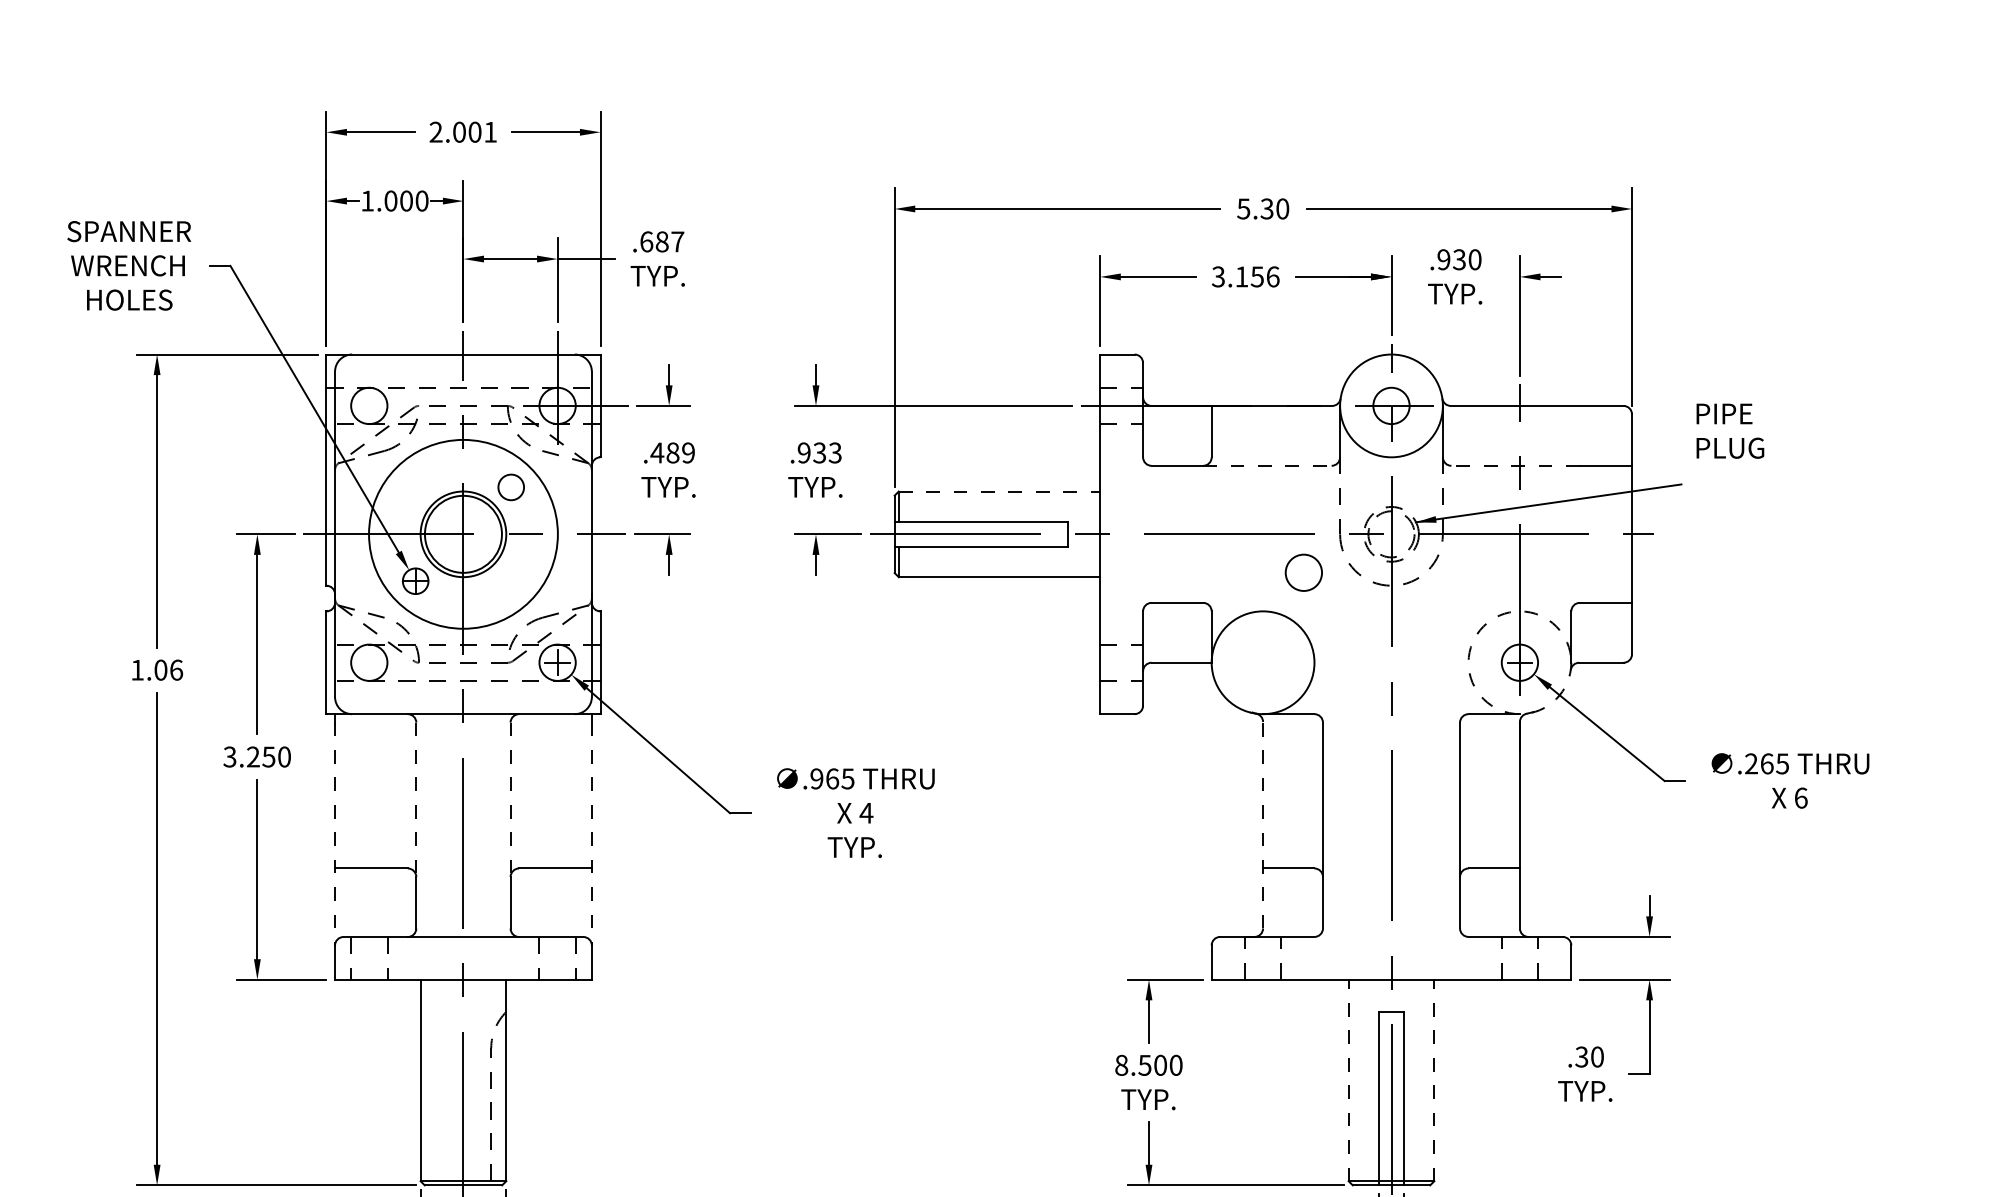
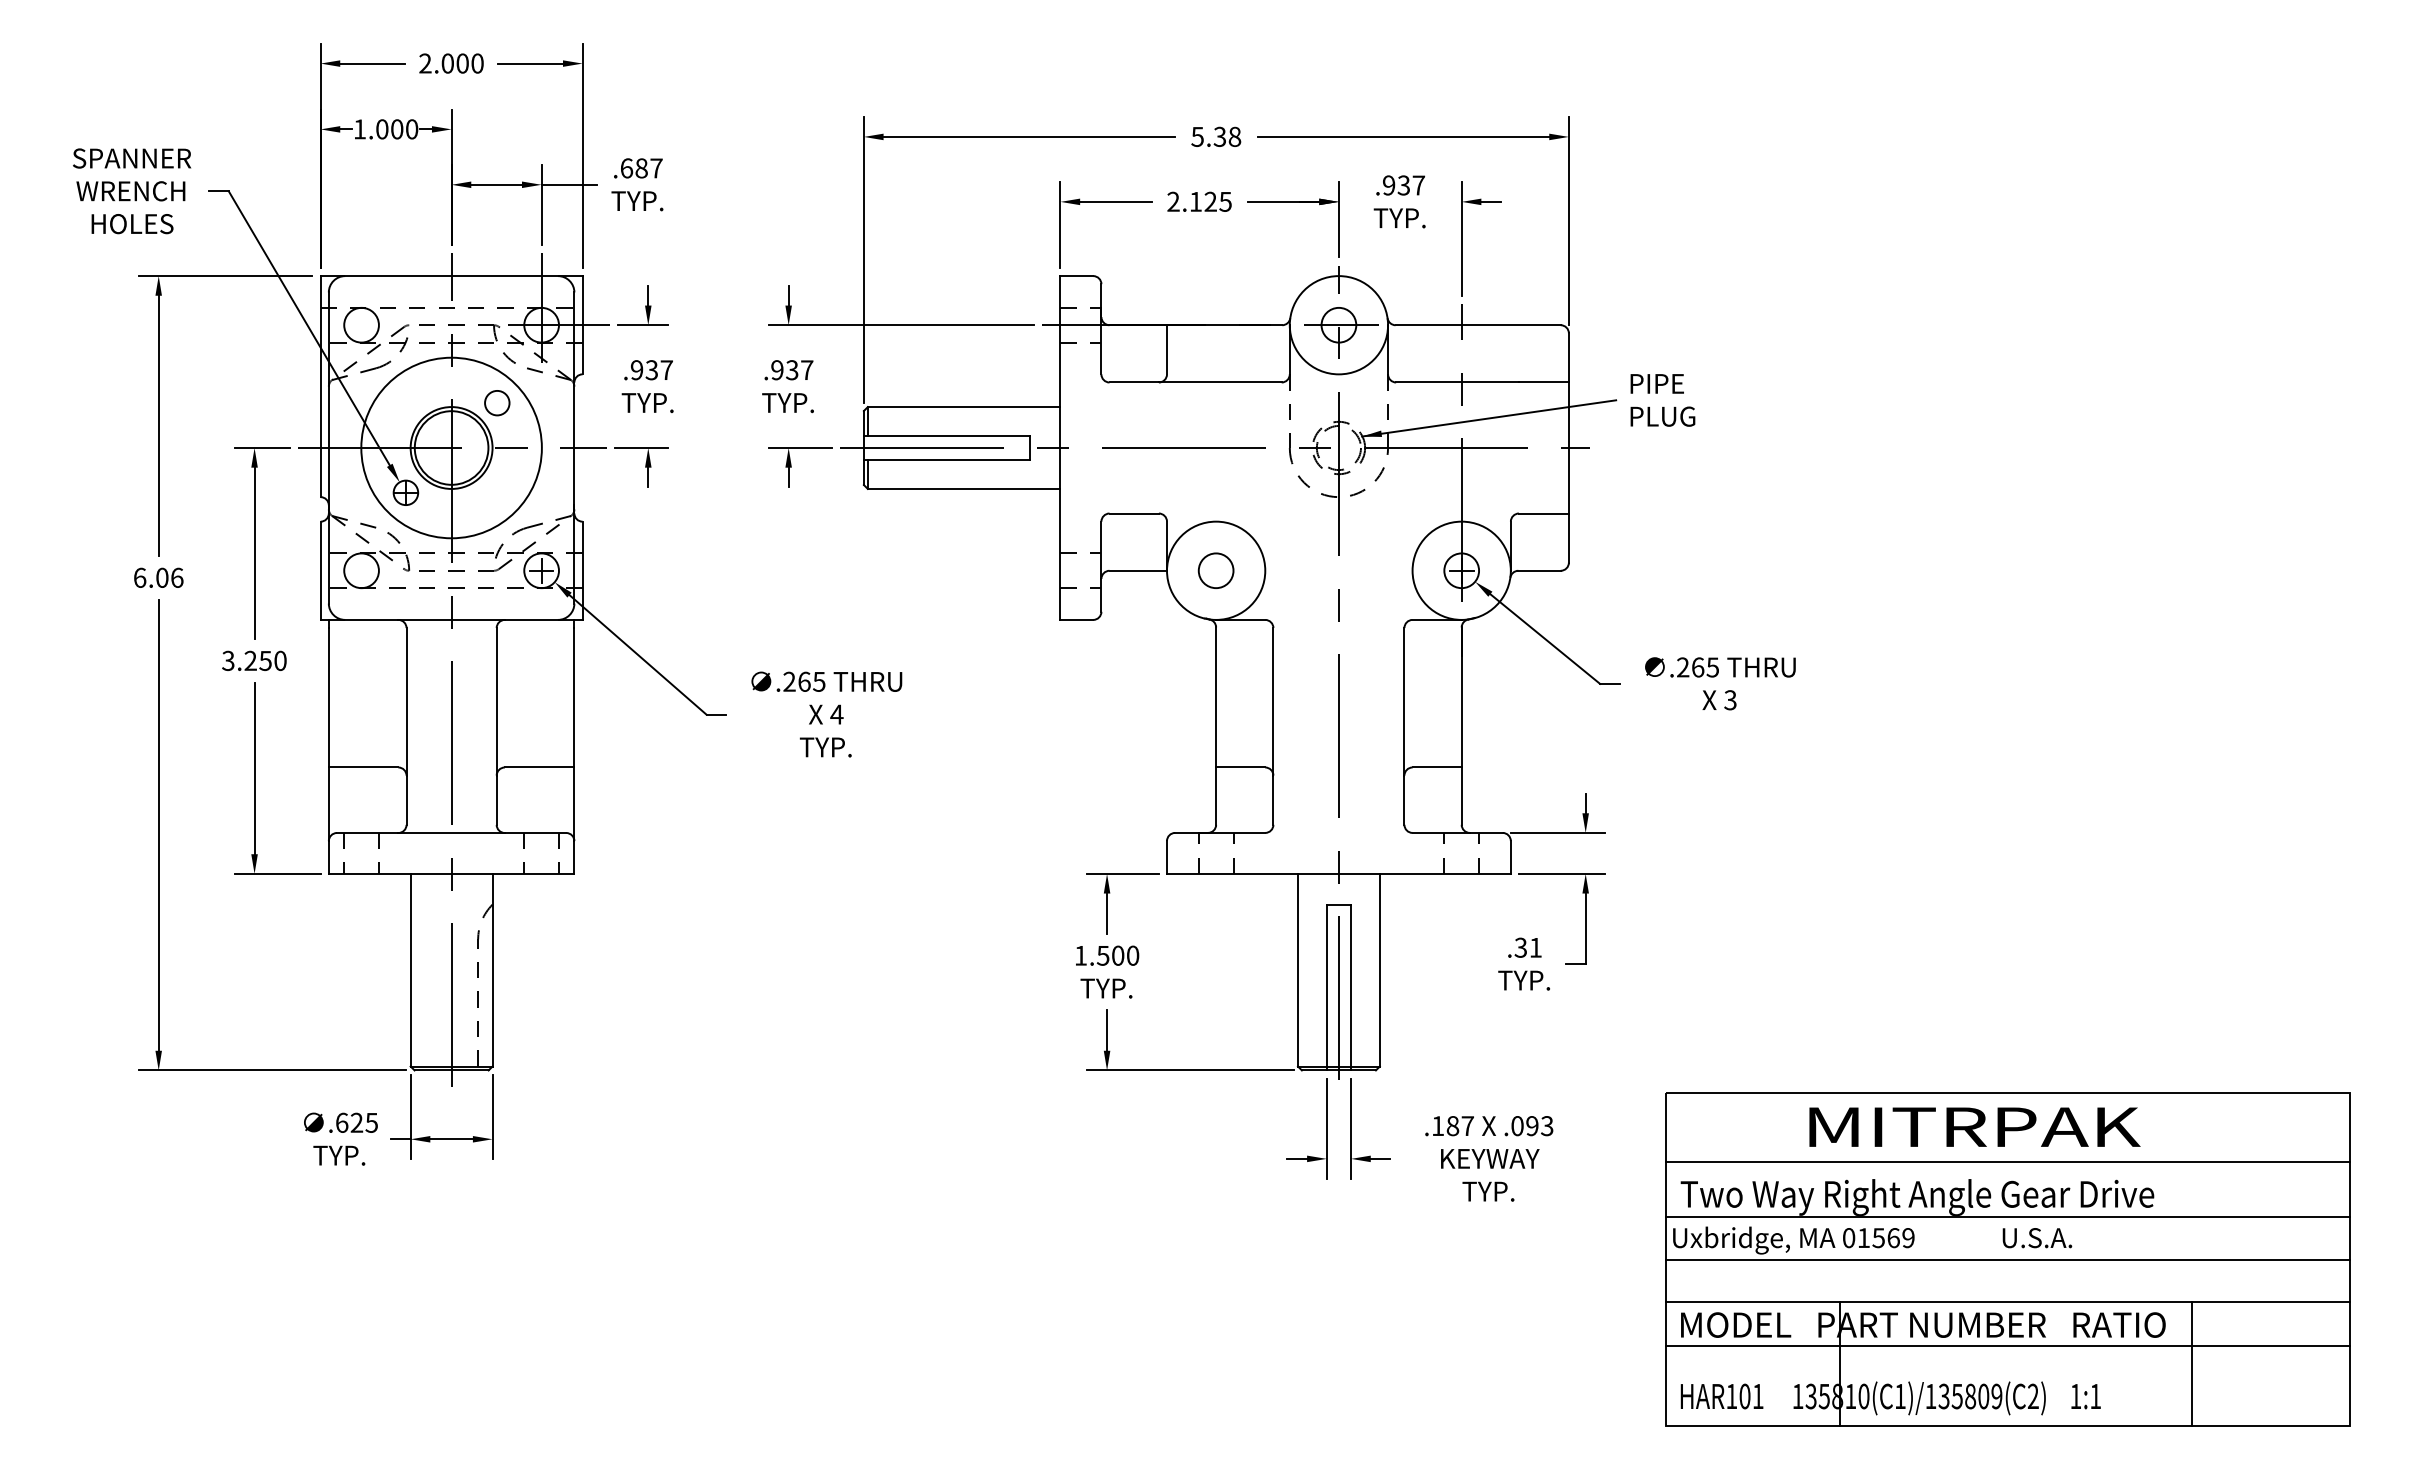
text: (490, 132) -> (477, 63), 2.001 -> 2.000
text: (1282, 208) -> (1234, 136), 5.30 -> 5.38
text: (1474, 259) -> (1418, 185), .930 -> .937
text: (1245, 276) -> (1199, 201), 3.156 -> 2.125
text: (1729, 431) -> (1662, 400), moved
text: (672, 453) -> (651, 370), .489 -> .937
text: (834, 453) -> (806, 370), .933 -> .937
line: (1267, 465) -> (1220, 382), dashed -> solid
line: (1515, 465) -> (1457, 382), dashed -> solid
line: (999, 491) -> (964, 407), dashed -> solid
circle: (1303, 572) -> (1215, 570), moved
circle: (1519, 662) -> (1461, 570), dashed -> solid
text: (138, 669) -> (140, 577), 1.06 -> 6.06
text: (816, 778) -> (789, 681), .965 -> .265
text: (1801, 798) -> (1730, 700), 6 -> 3
line: (416, 799) -> (406, 701), dashed -> solid
line: (510, 799) -> (496, 701), dashed -> solid
line: (1263, 825) -> (1216, 726), dashed -> solid
line: (334, 833) -> (328, 734), dashed -> solid
line: (591, 833) -> (574, 734), dashed -> solid
text: (1597, 1056) -> (1535, 947), .30 -> .31
text: (1121, 1065) -> (1080, 955), 8.500 -> 1.500
line: (1348, 1079) -> (1297, 969), dashed -> solid
line: (1433, 1079) -> (1379, 969), dashed -> solid

